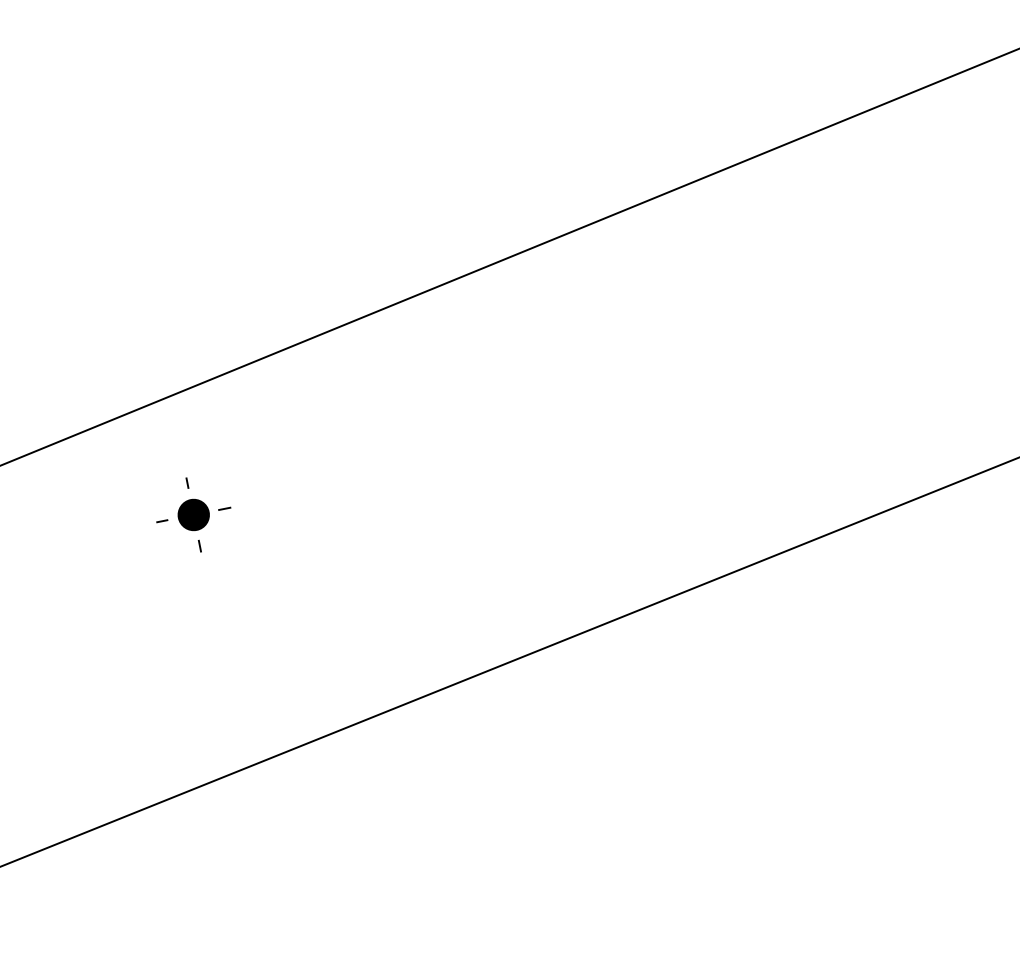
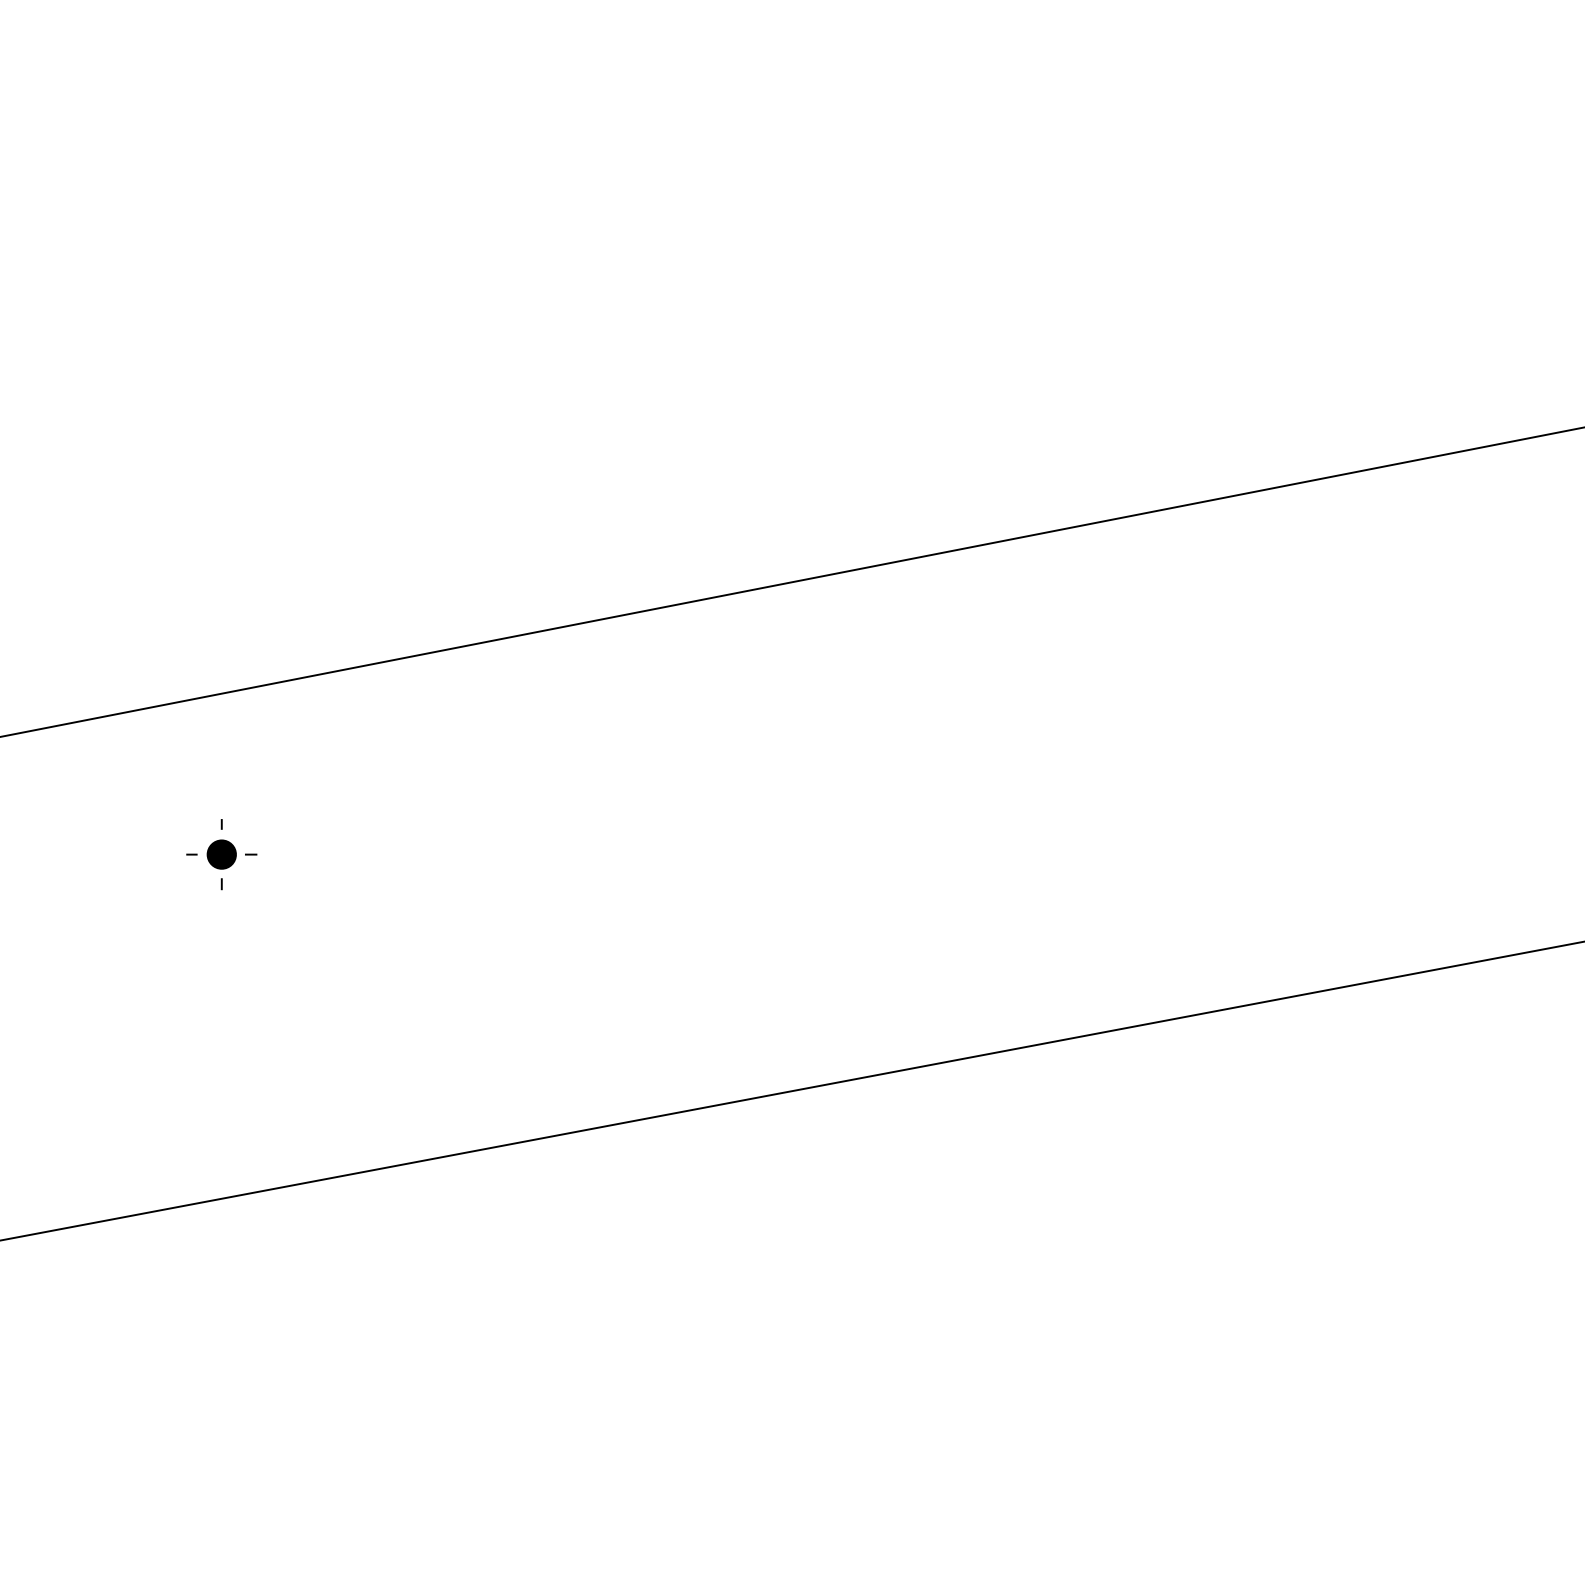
part: (193, 514) -> (221, 854), size x0.7

